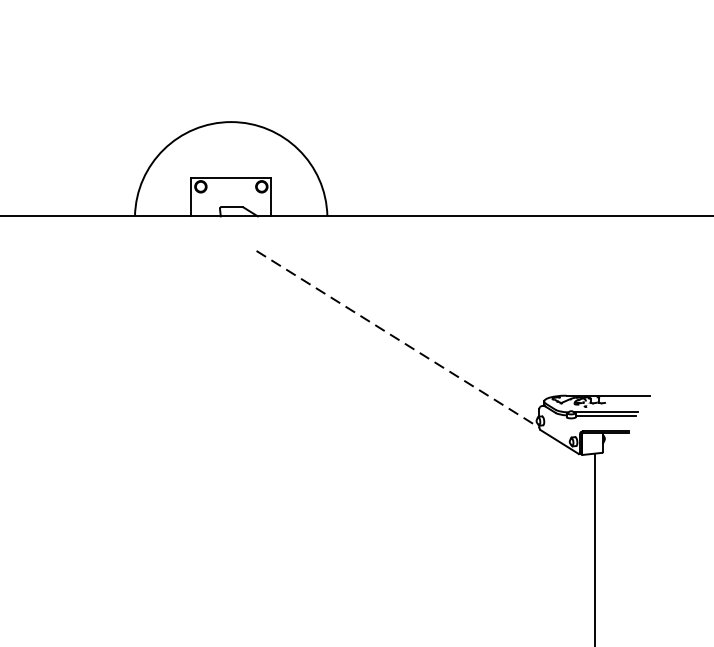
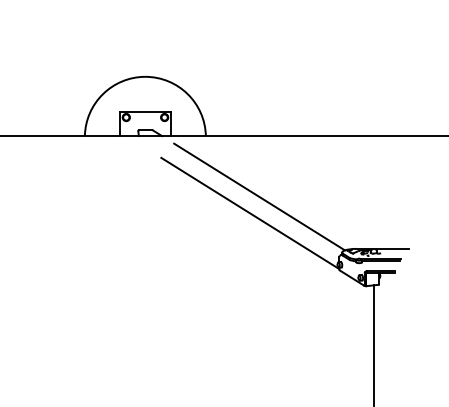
line: (412, 312) -> (259, 196), added
line: (398, 339) -> (250, 213), dashed -> solid

